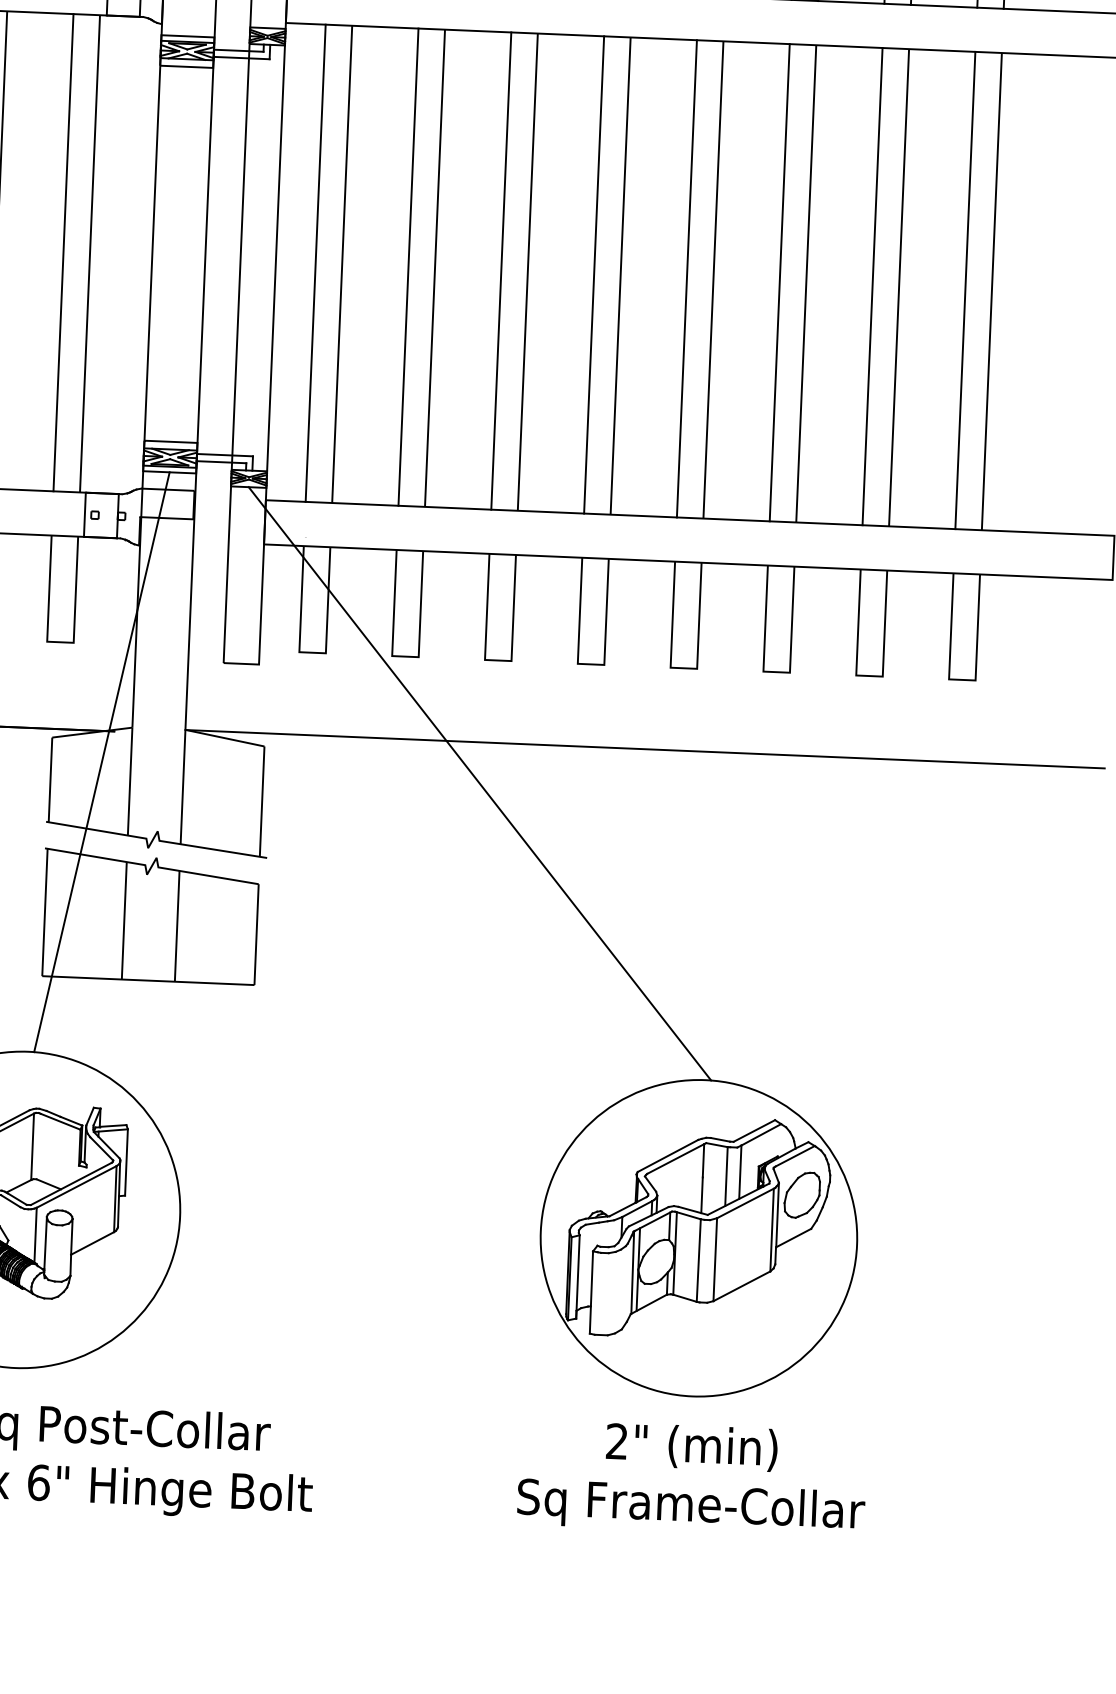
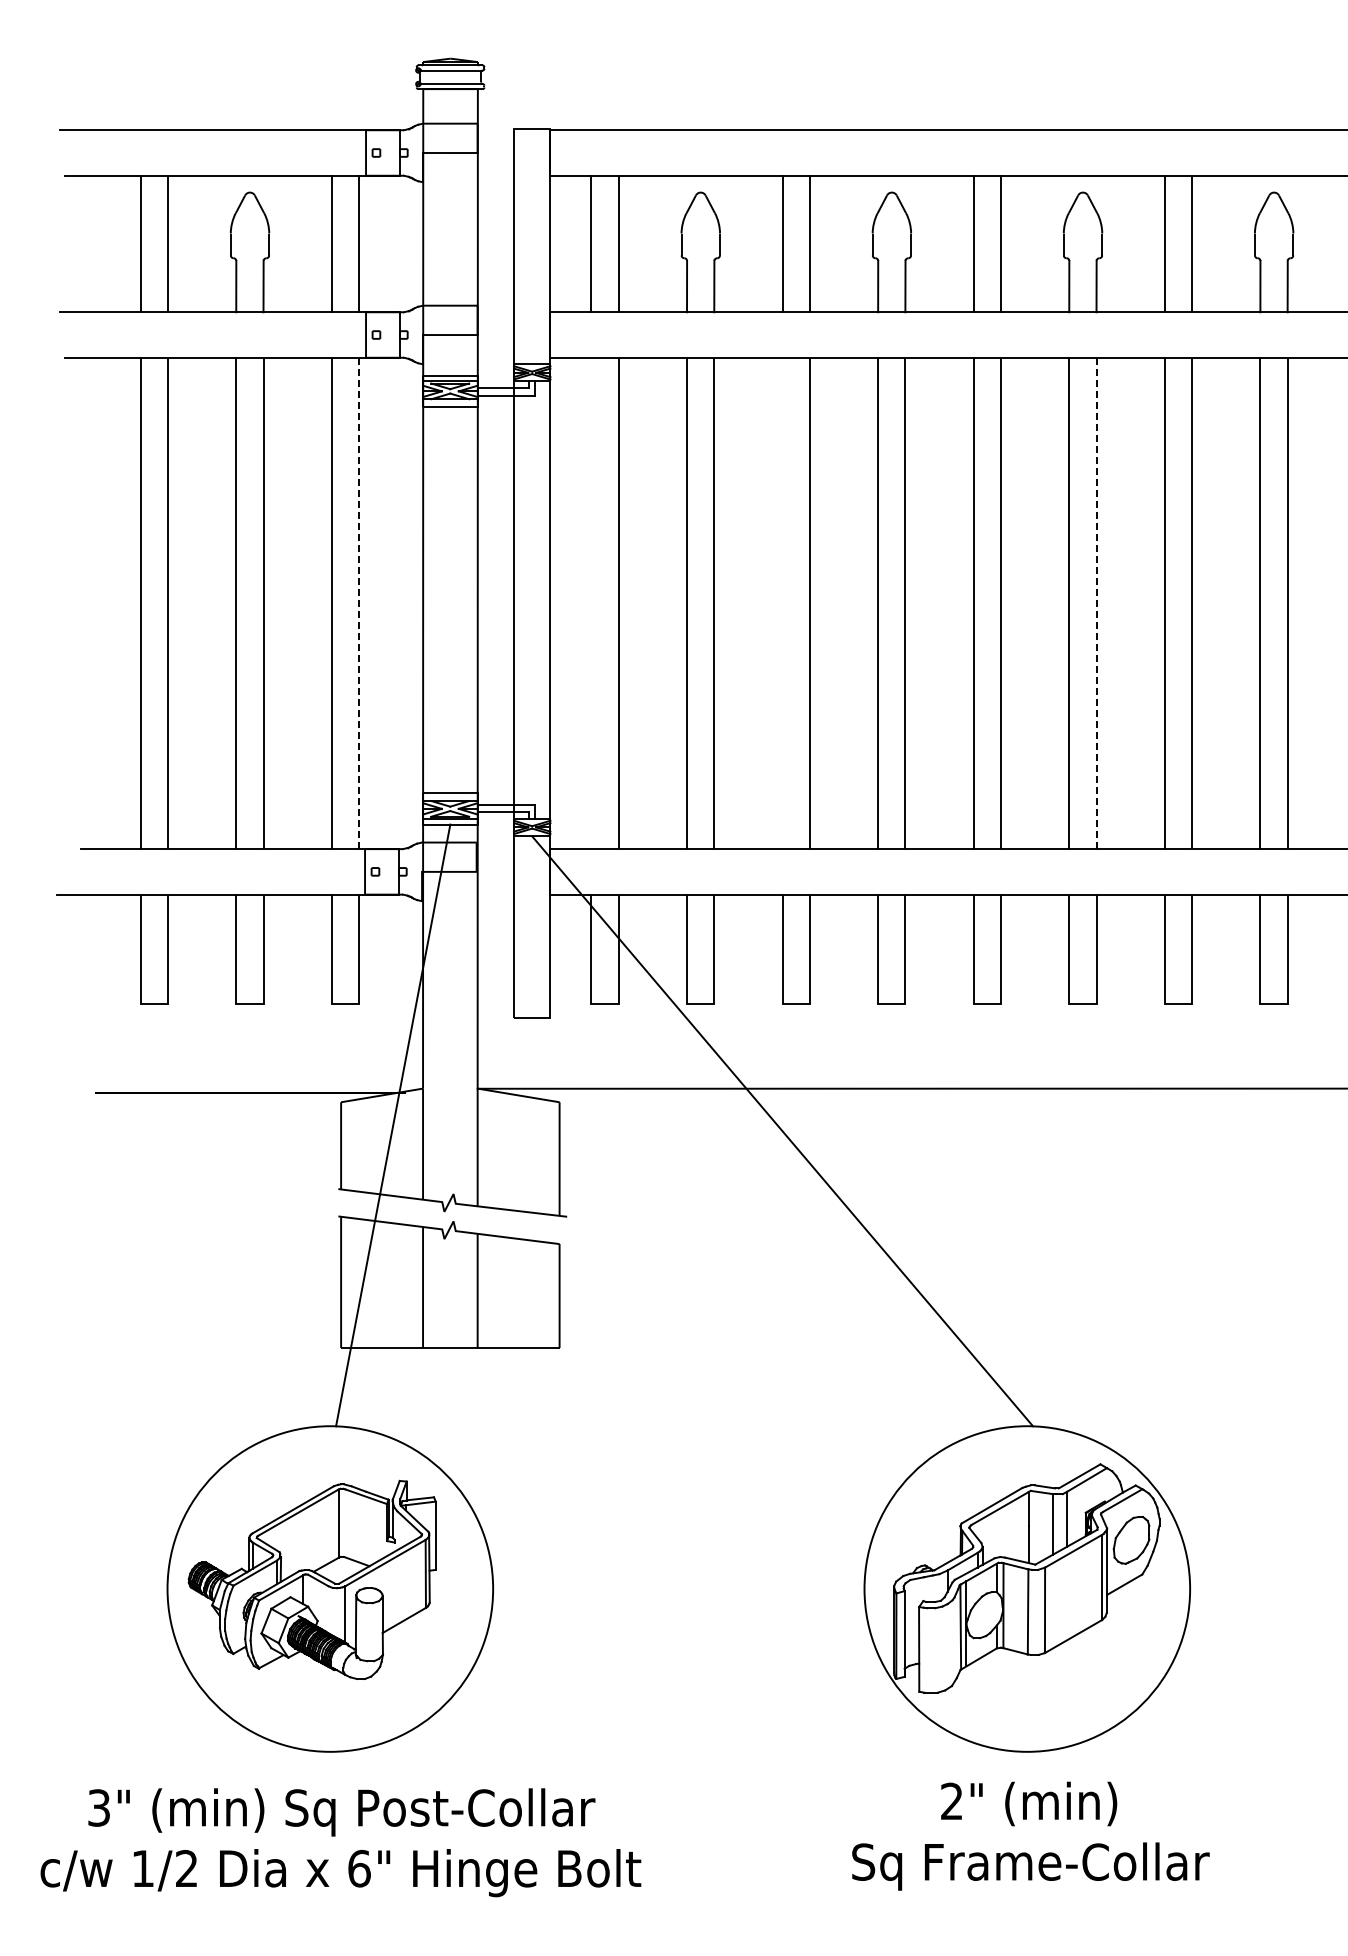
line: (90, 253) -> (359, 603), solid -> dashed
line: (315, 263) -> (591, 603), removed
line: (501, 271) -> (782, 603), removed
line: (806, 283) -> (1096, 603), solid -> dashed

